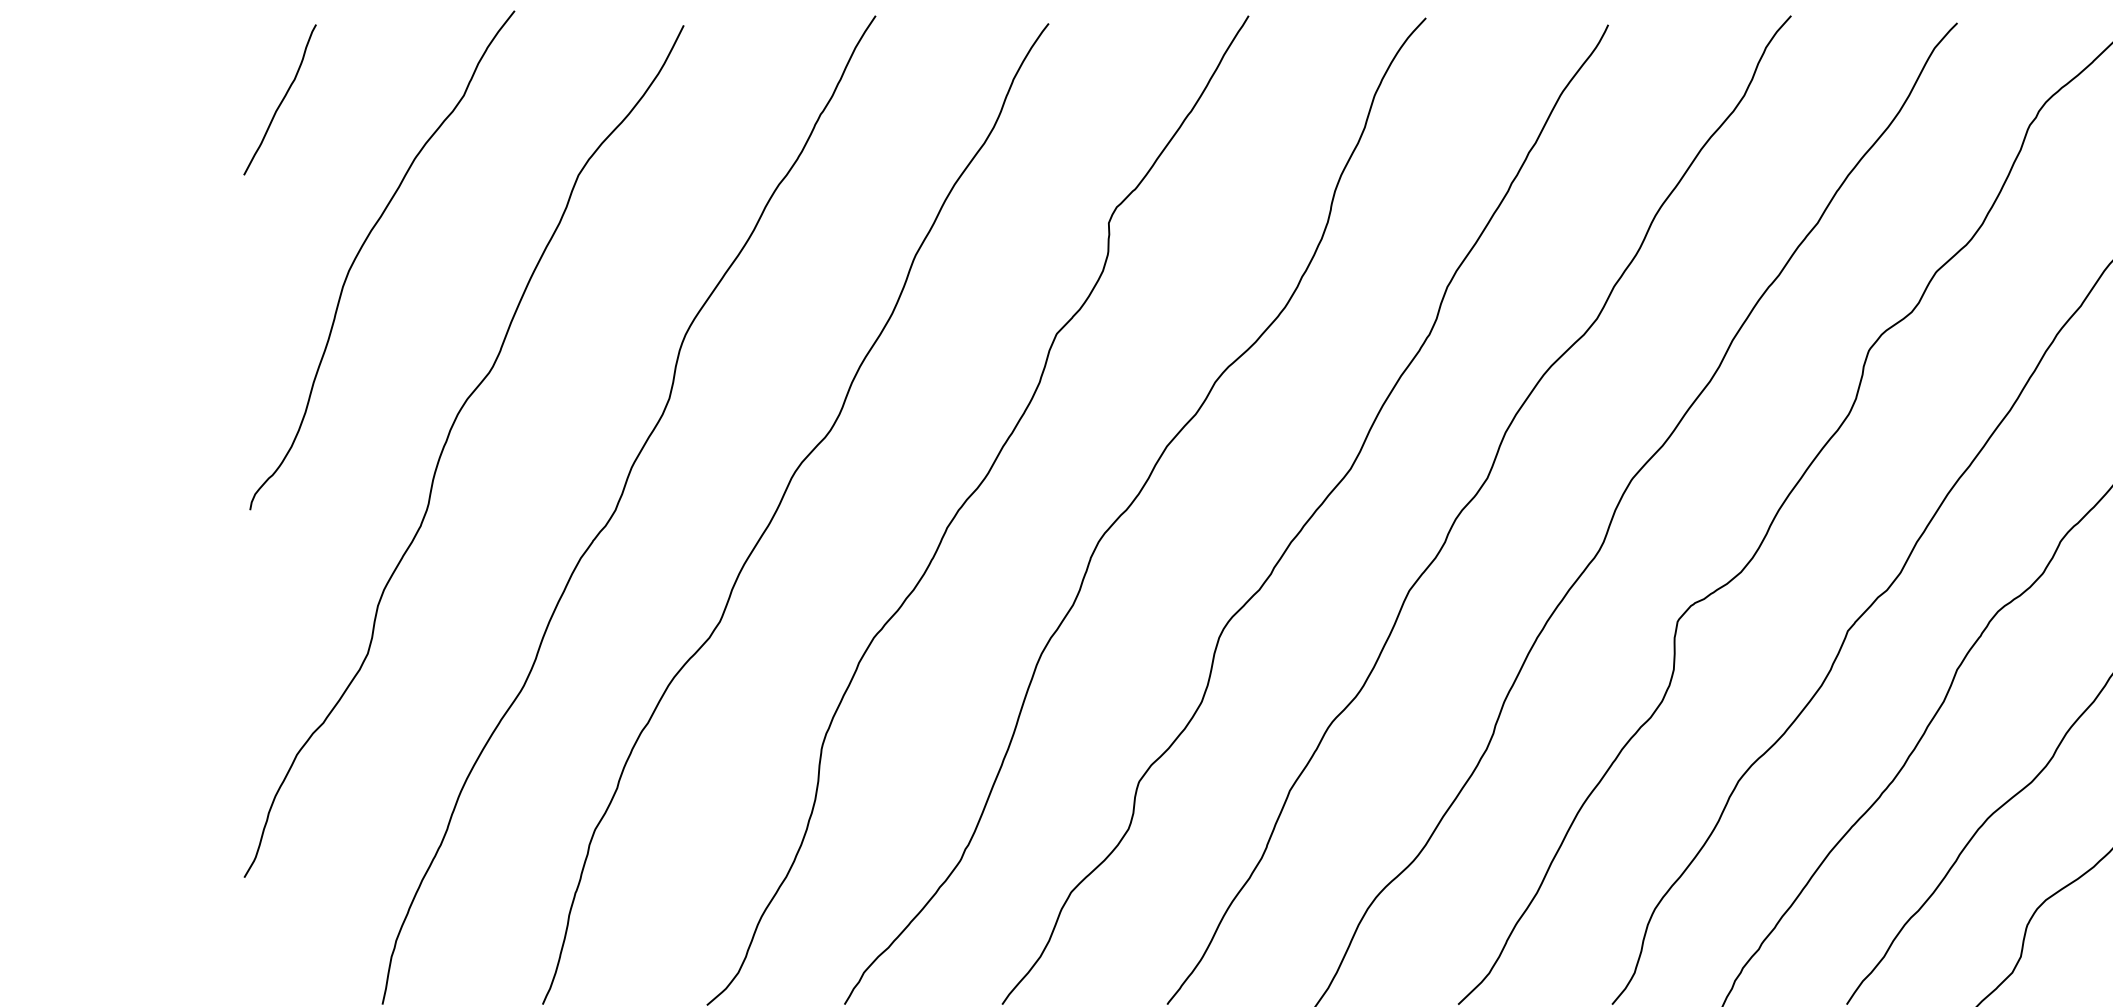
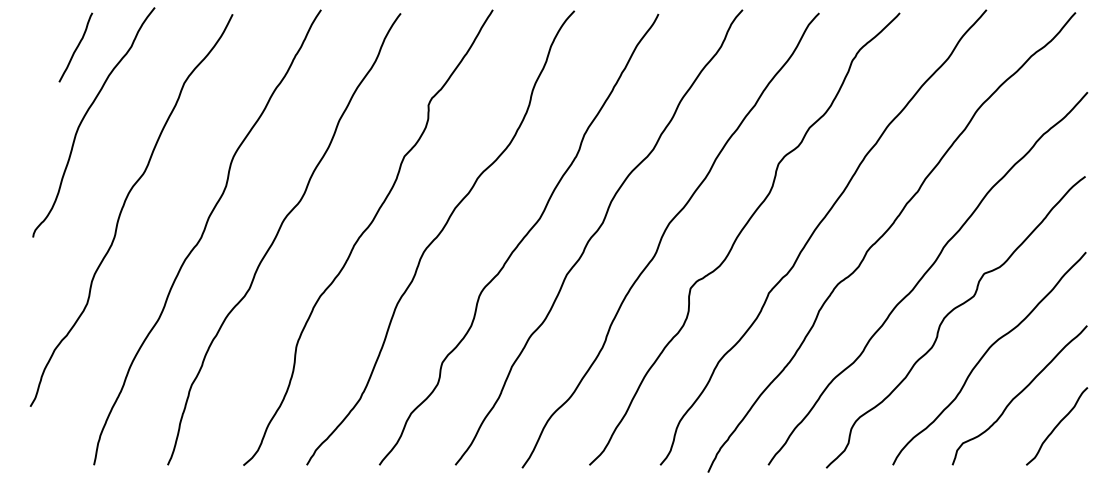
curve: (281, 99) -> (76, 47), moved

